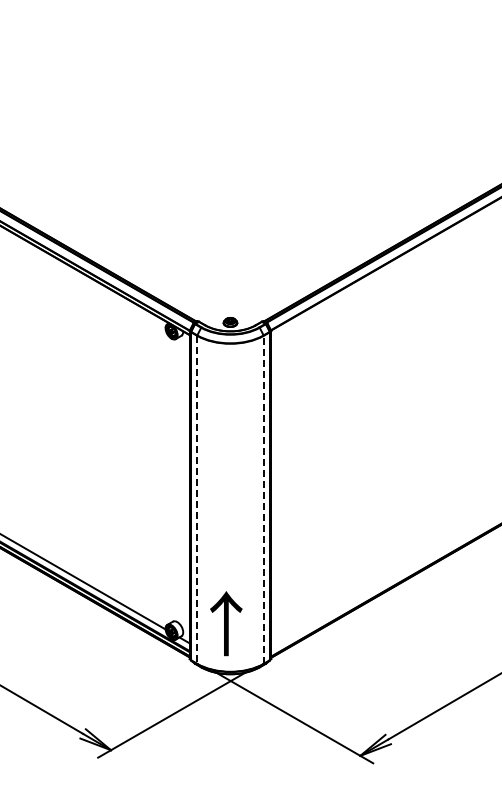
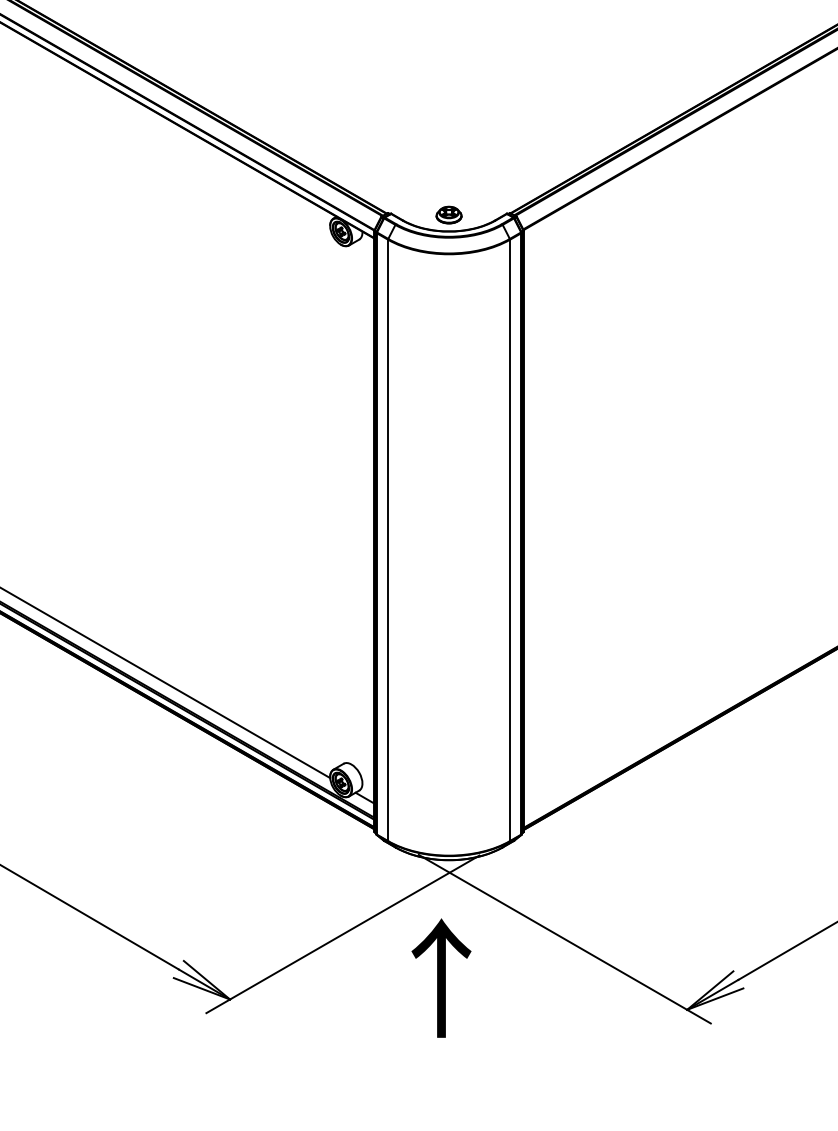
line: (197, 499) -> (388, 539), dashed -> solid
line: (263, 499) -> (509, 539), dashed -> solid
text: (226, 623) -> (441, 977), moved

